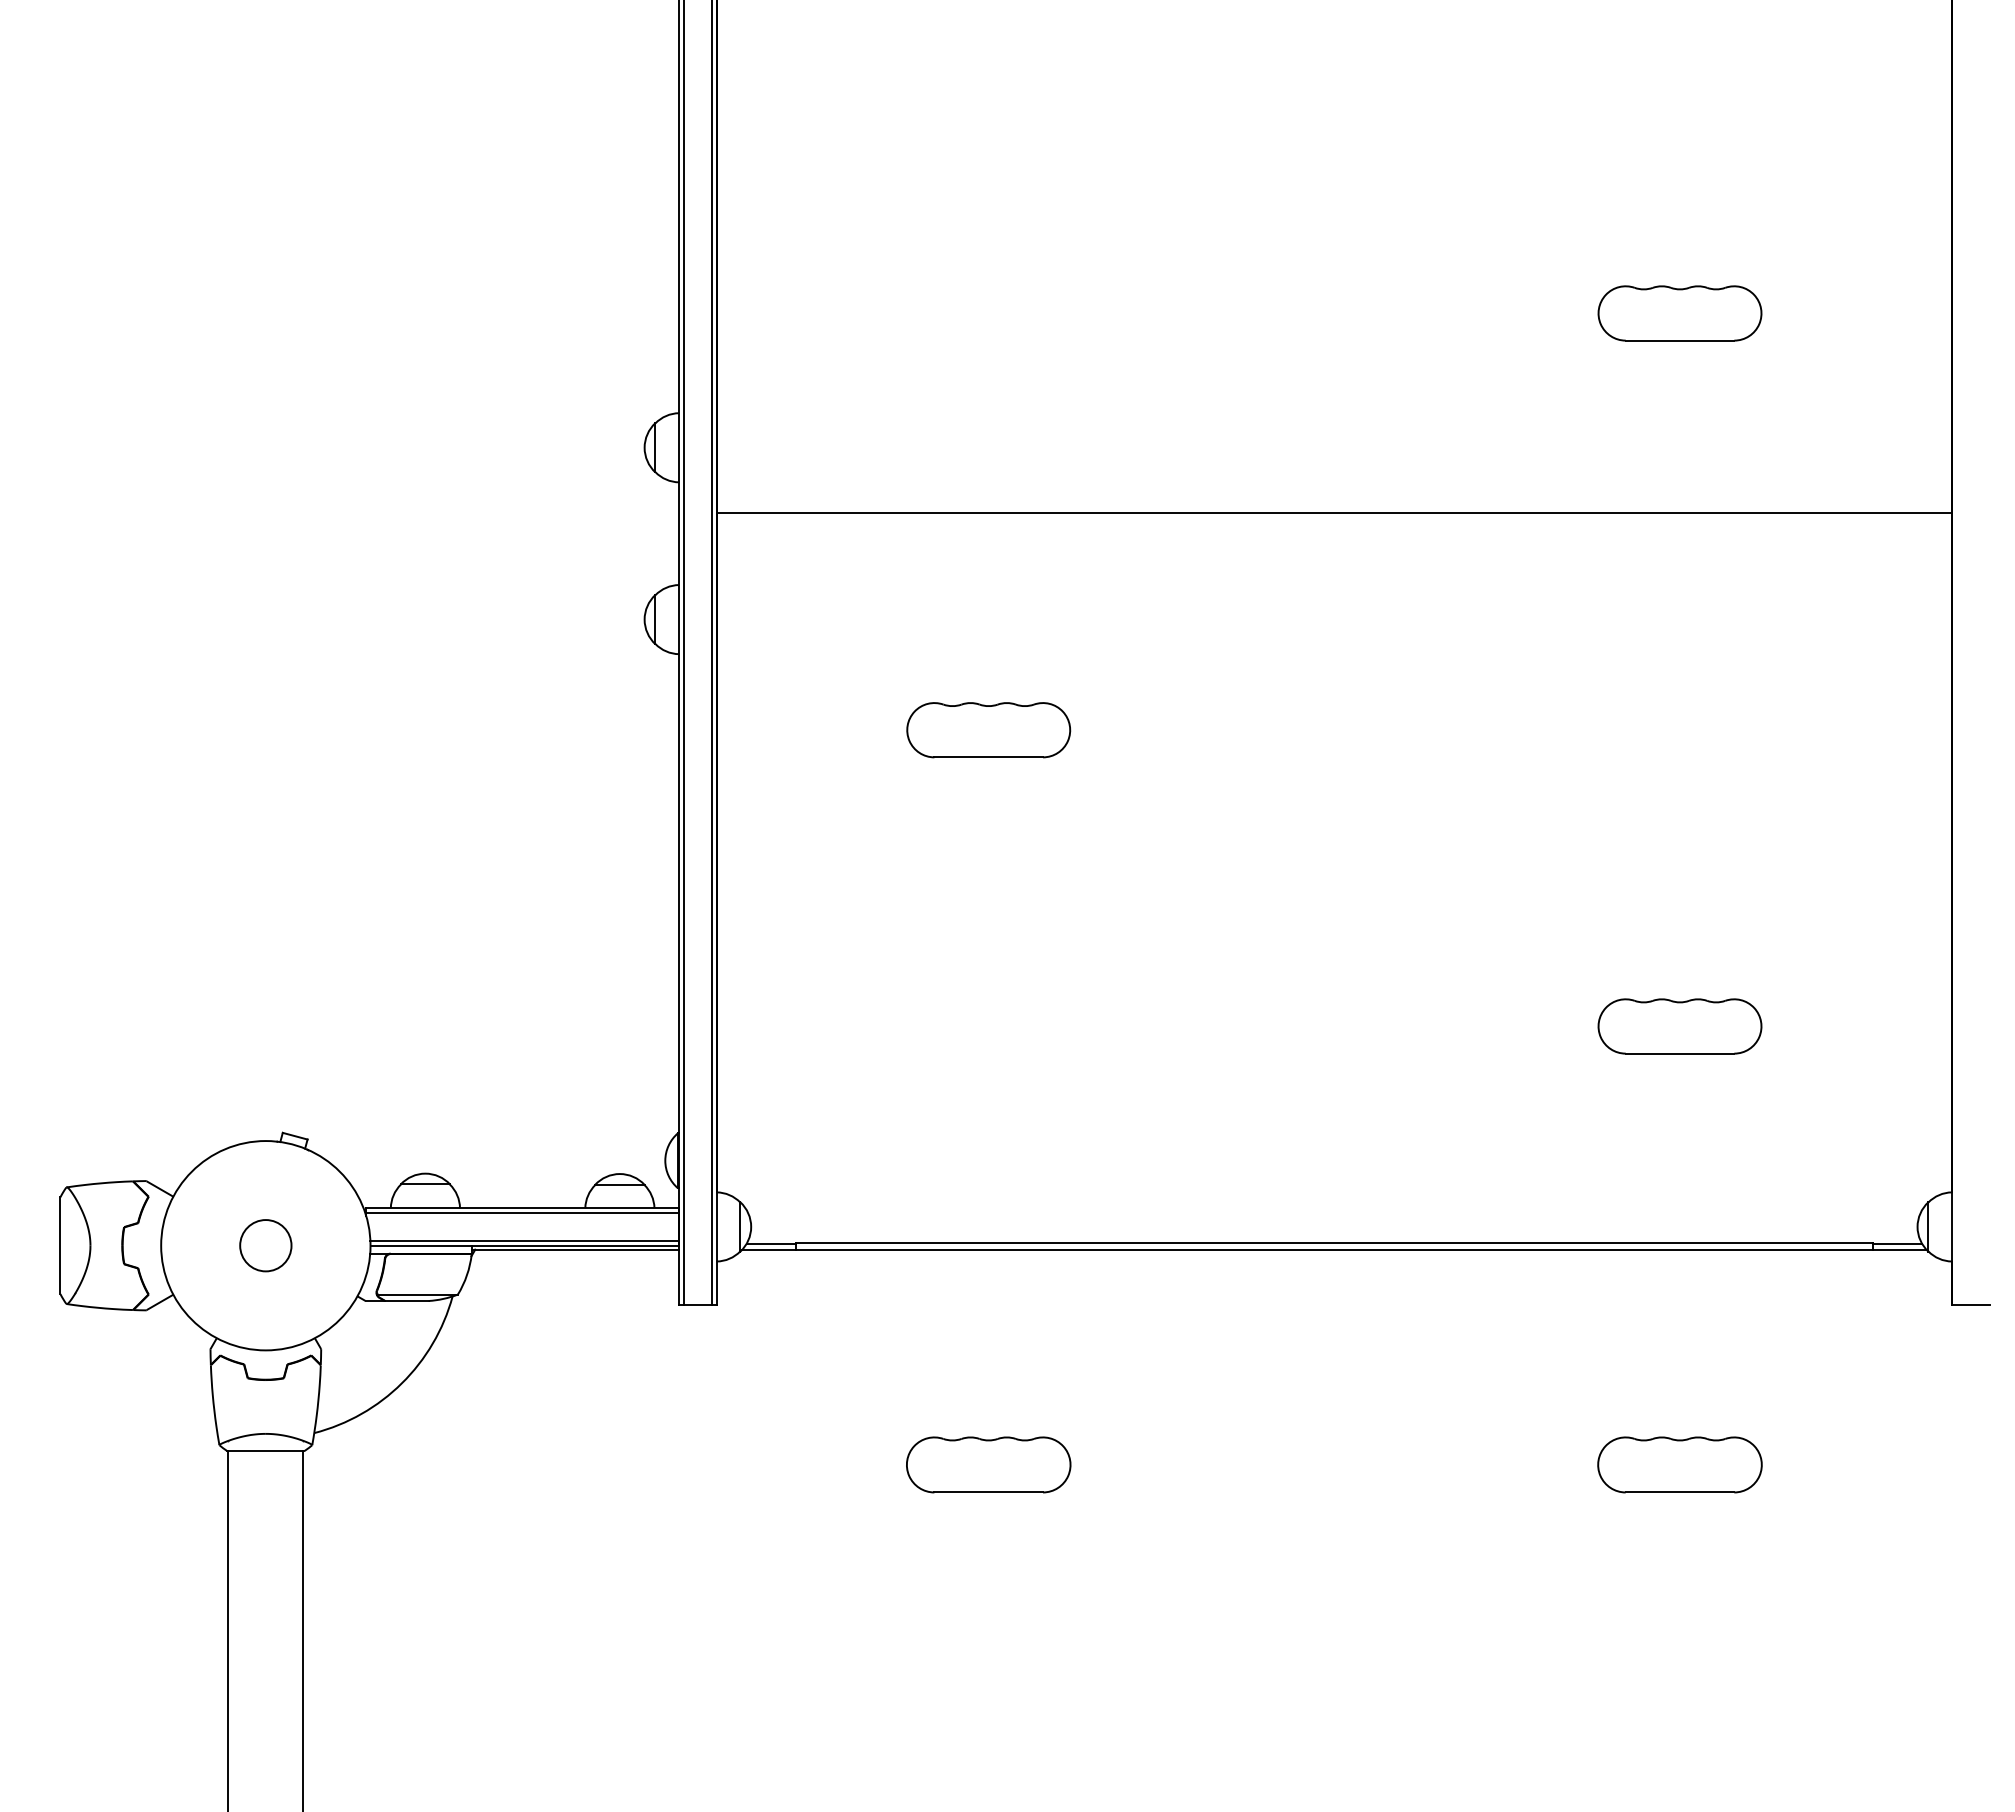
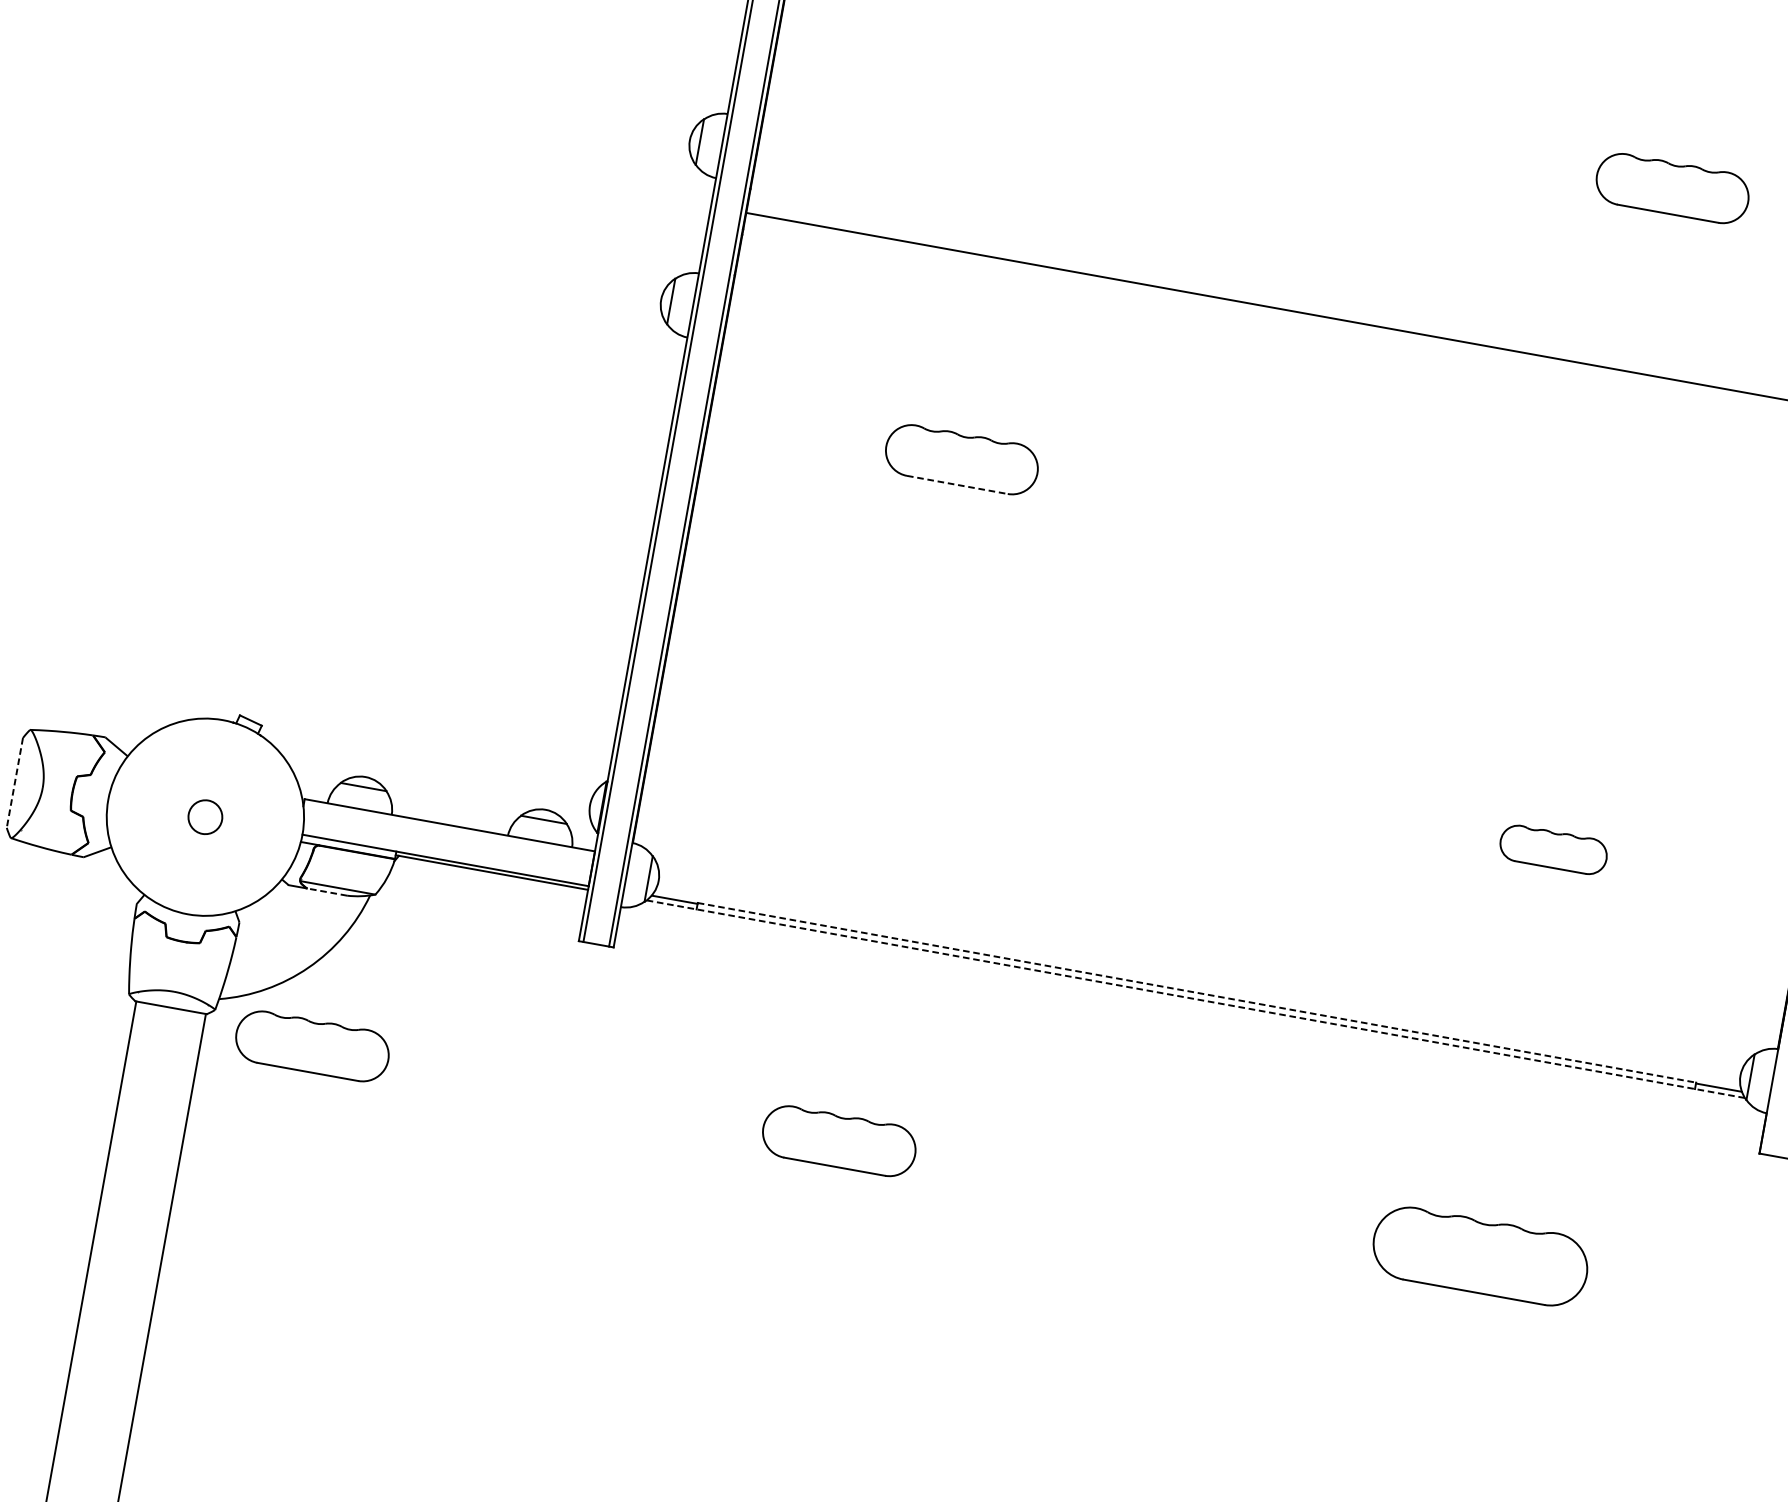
line: (989, 757) -> (958, 485), solid -> dashed
part: (1679, 1026) -> (1553, 849), size x0.7
line: (522, 1213) -> (448, 830), removed
line: (524, 1240) -> (446, 855), removed
line: (1334, 1242) -> (1197, 992), solid -> dashed
circle: (265, 1245) -> (205, 816), size x0.7
line: (60, 1246) -> (14, 783), solid -> dashed
line: (1334, 1249) -> (1195, 999), solid -> dashed
line: (406, 1301) -> (326, 892), solid -> dashed
part: (420, 1464) -> (312, 1045), added
part: (1679, 1464) -> (1480, 1256), size x1.4

